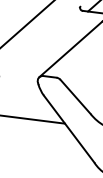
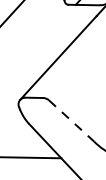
line: (75, 96) -> (71, 120), solid -> dashed

